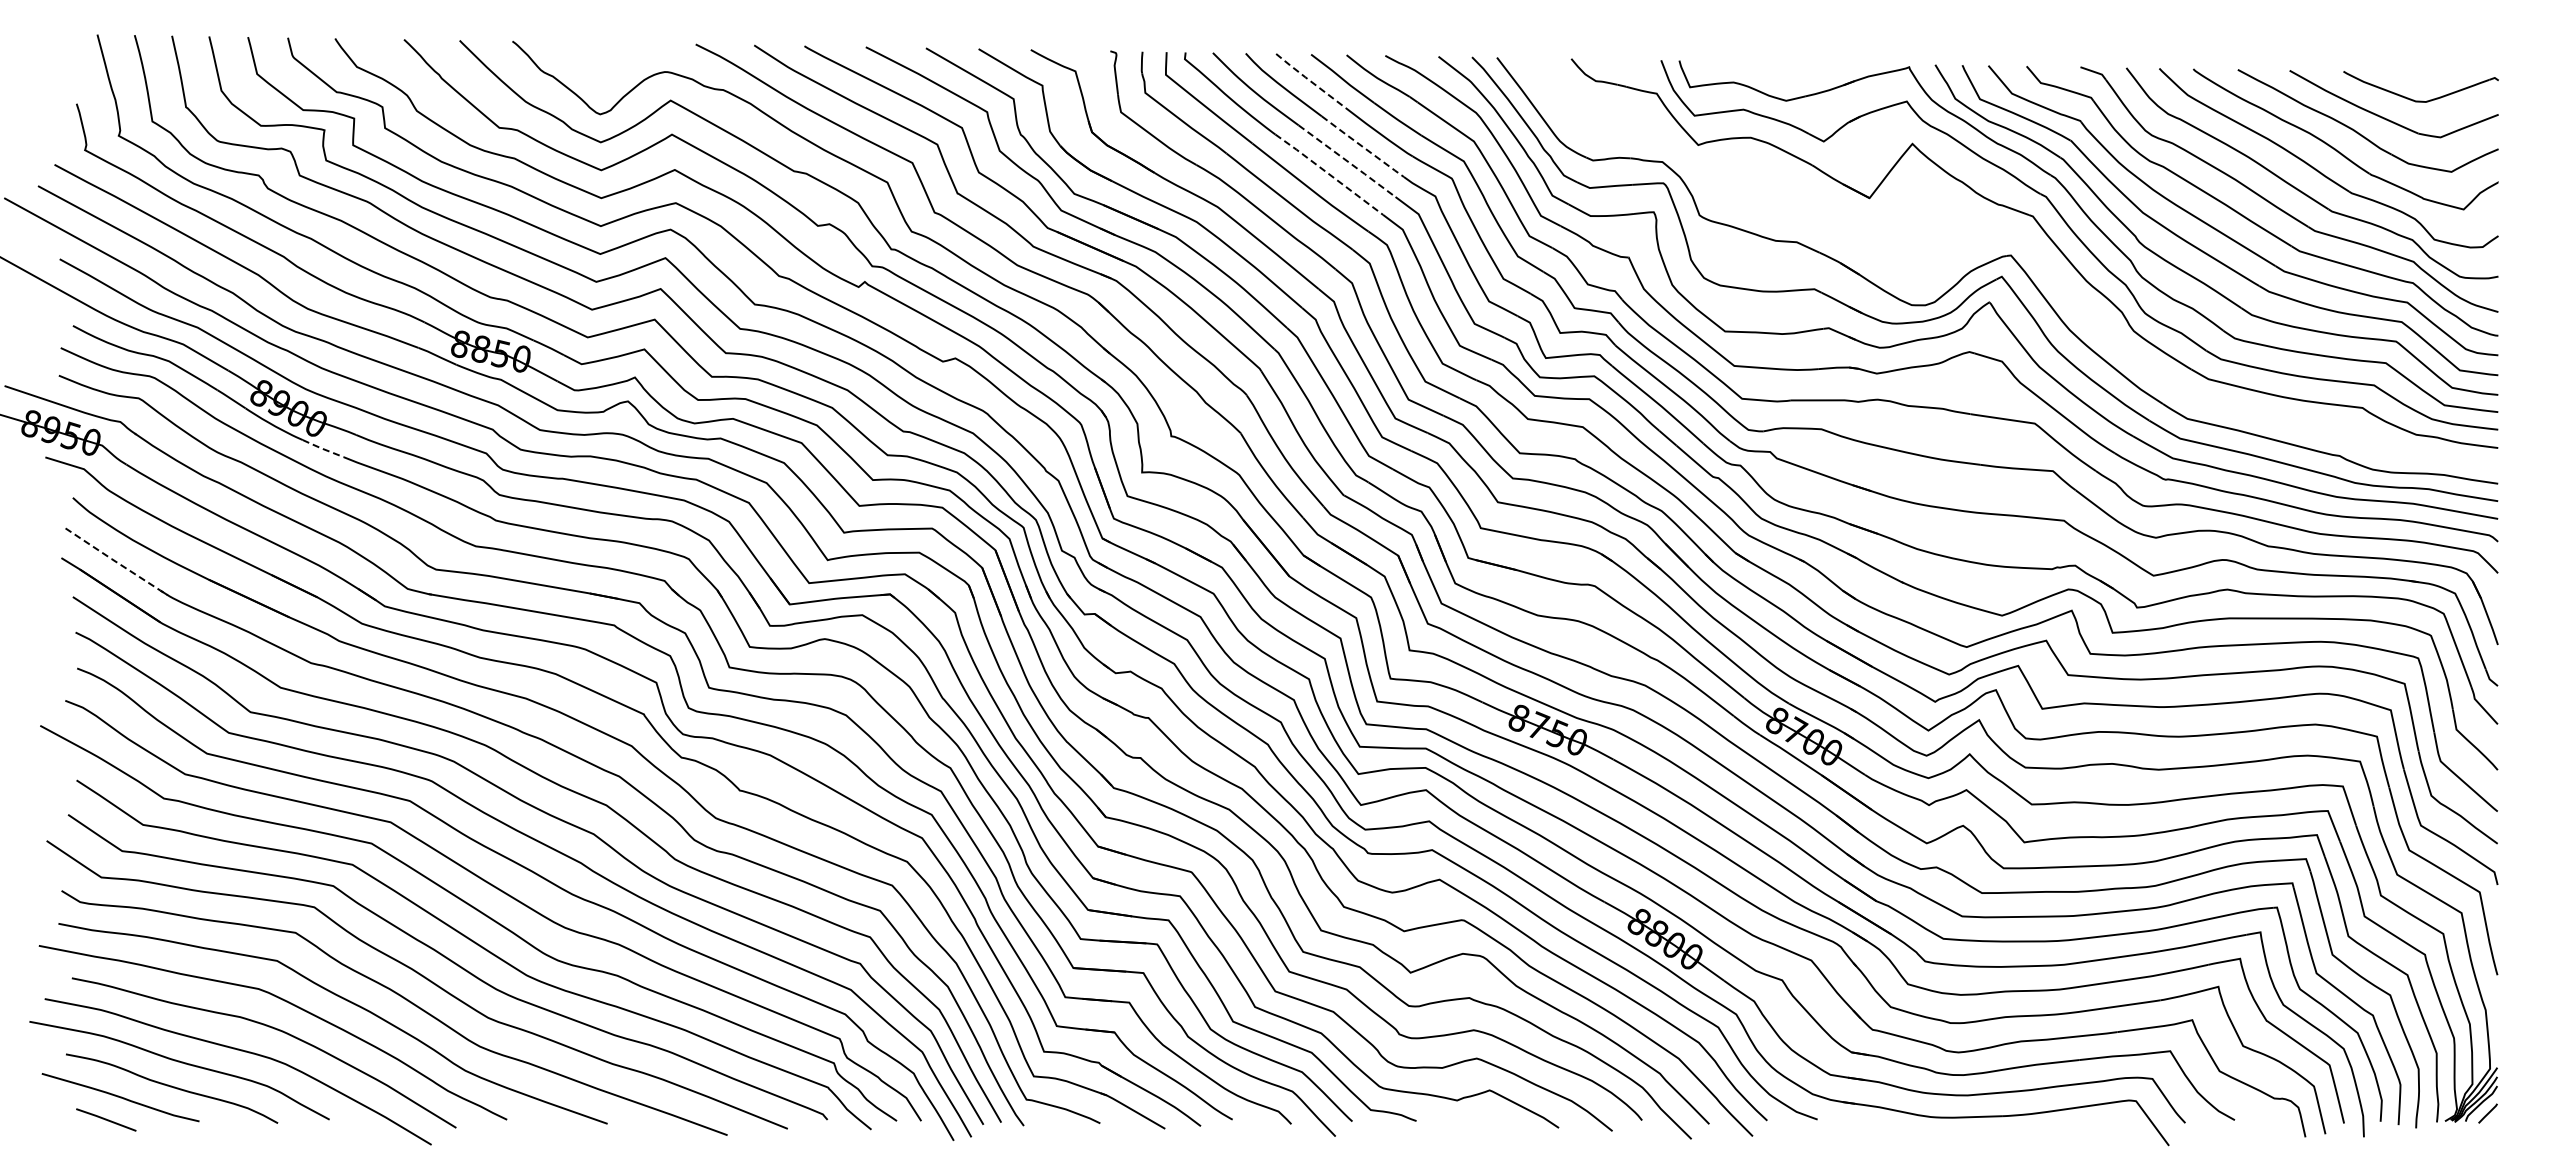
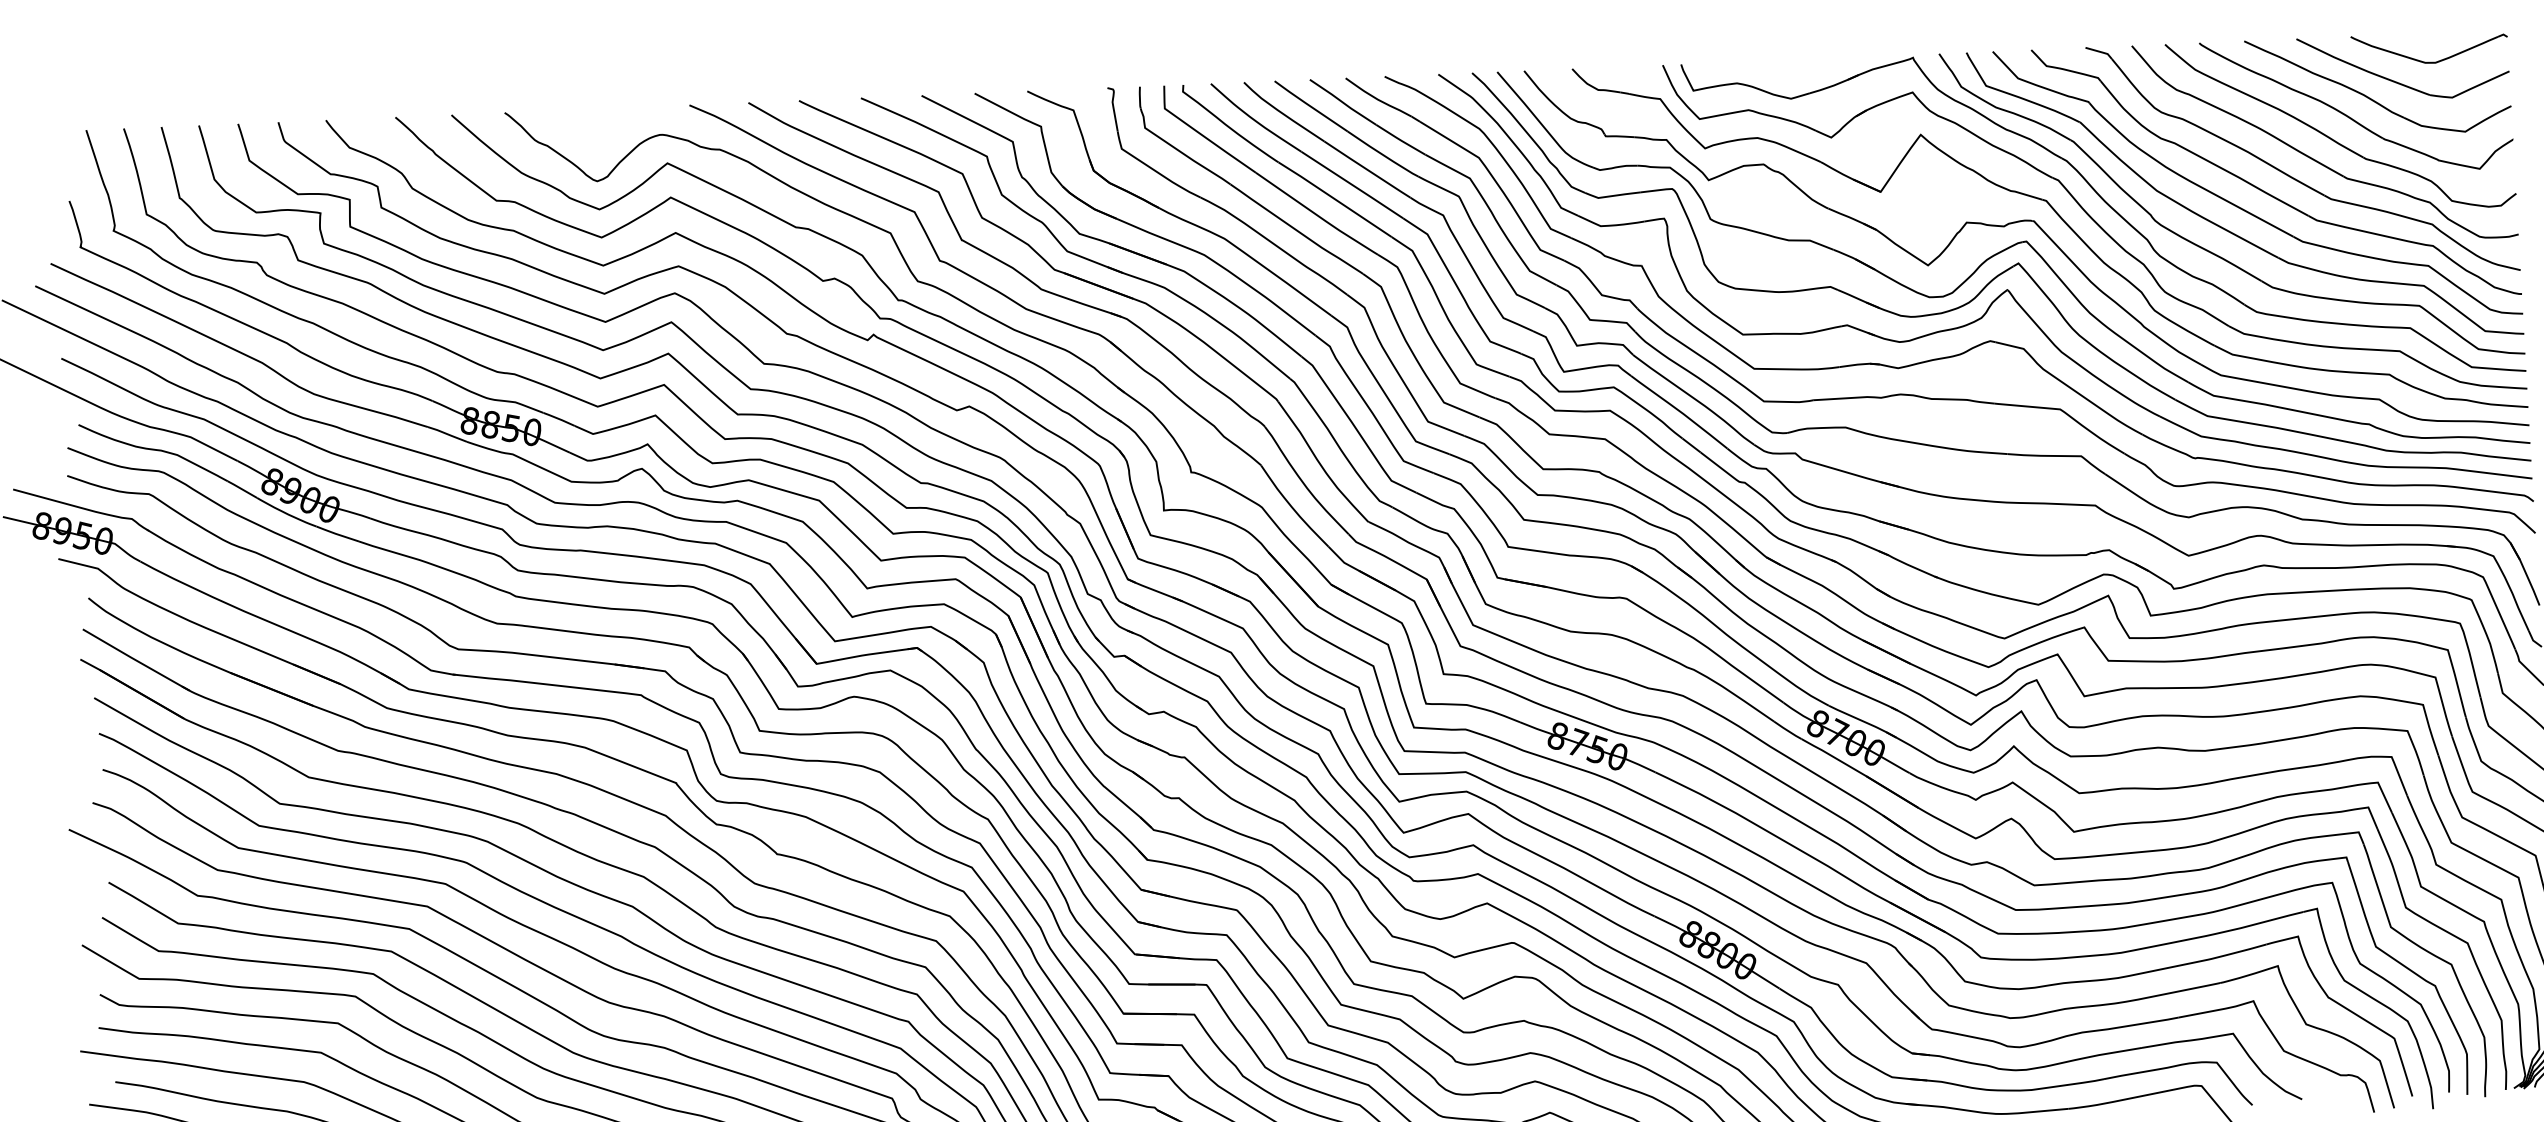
line: (1310, 80) -> (1310, 105), dashed -> solid
line: (1363, 147) -> (1368, 170), dashed -> solid
line: (1348, 161) -> (1353, 185), dashed -> solid
line: (1329, 174) -> (1335, 199), dashed -> solid
part: (2028, 248) -> (2043, 233), added
line: (321, 448) -> (335, 534), dashed -> solid
line: (116, 562) -> (136, 660), dashed -> solid

